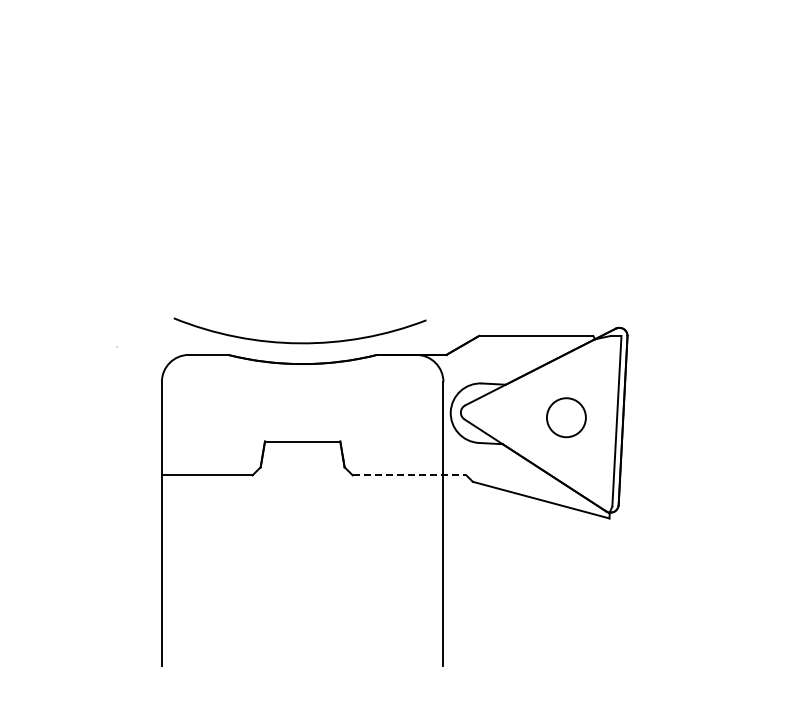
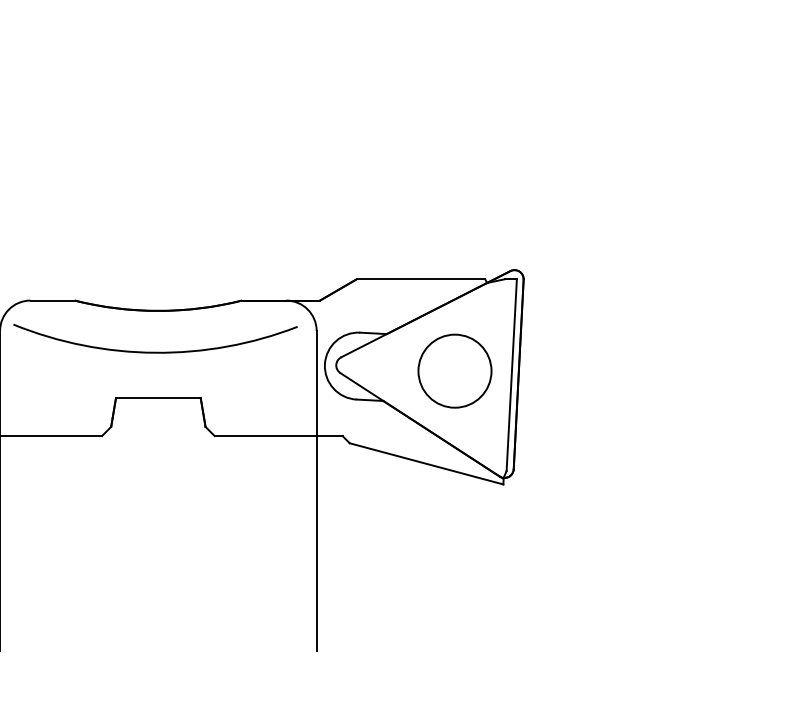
arc: (299, 342) -> (154, 351), moved
circle: (565, 417) -> (453, 370), size x1.67
line: (409, 475) -> (278, 436), dashed -> solid

